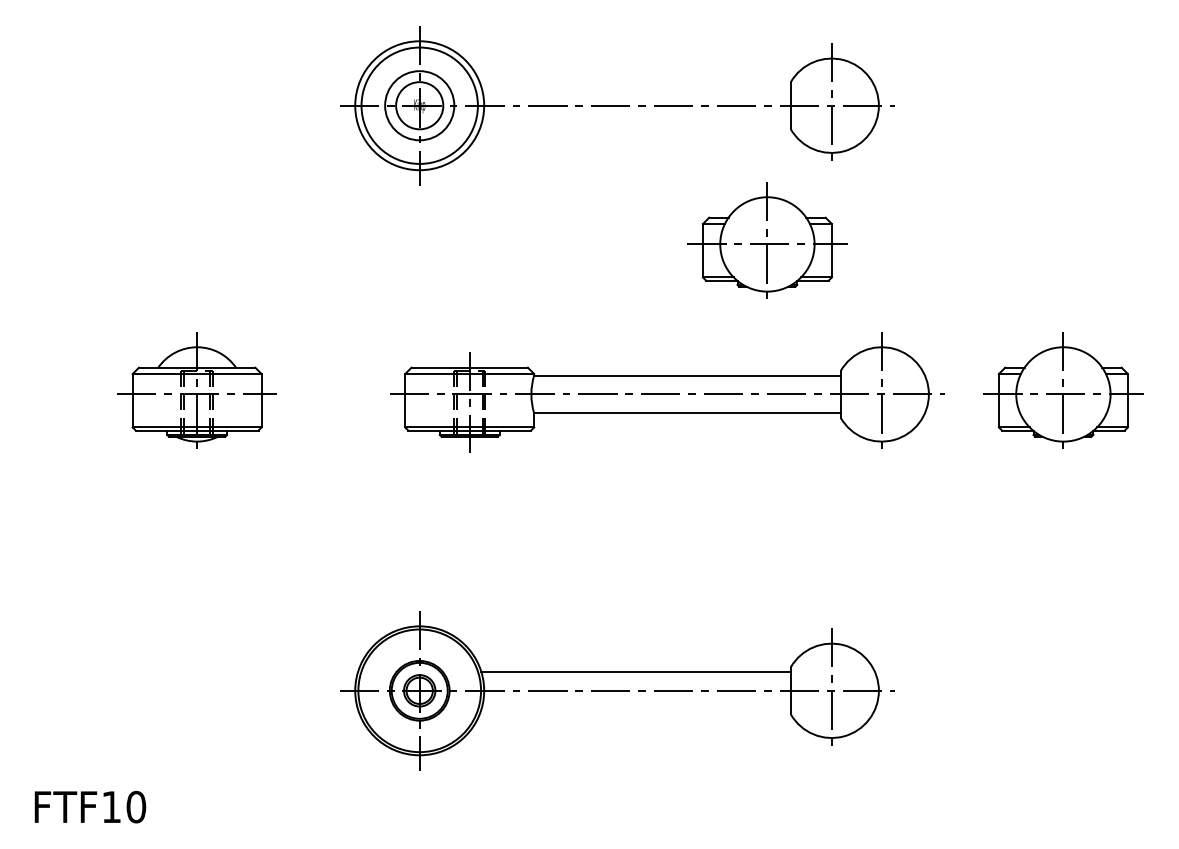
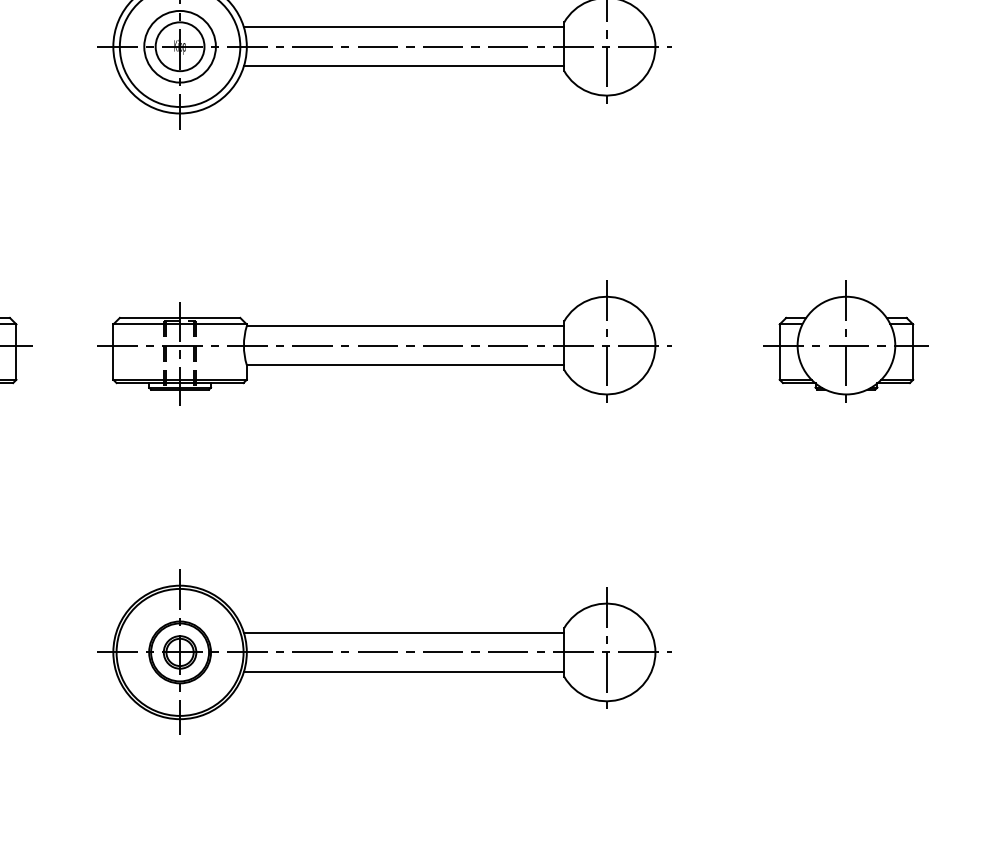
line: (635, 86) -> (403, 26), added
line: (635, 124) -> (403, 66), added
part: (767, 240) -> (540, 186), removed
part: (667, 392) -> (384, 343), moved
line: (635, 709) -> (403, 671), added

